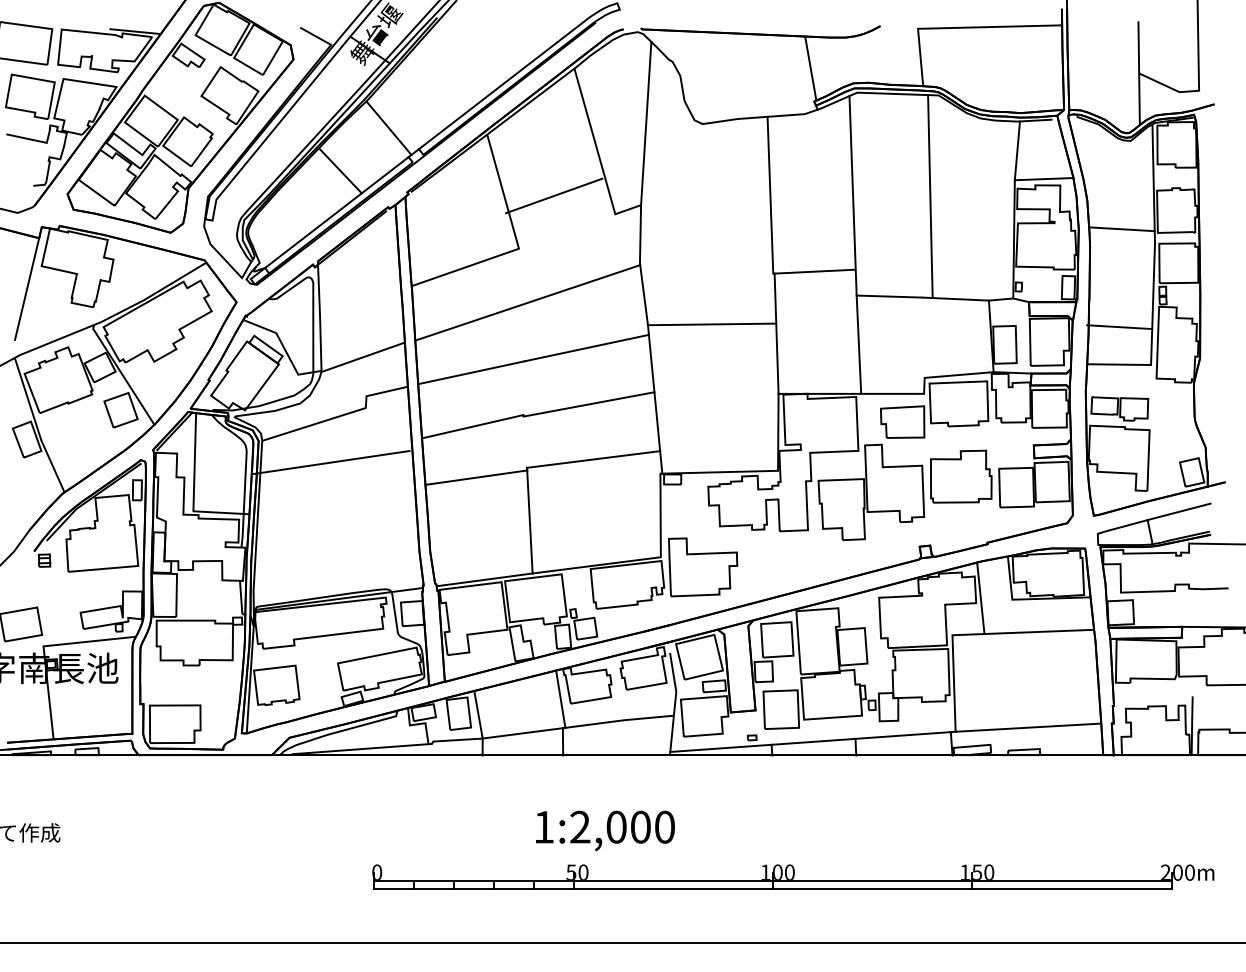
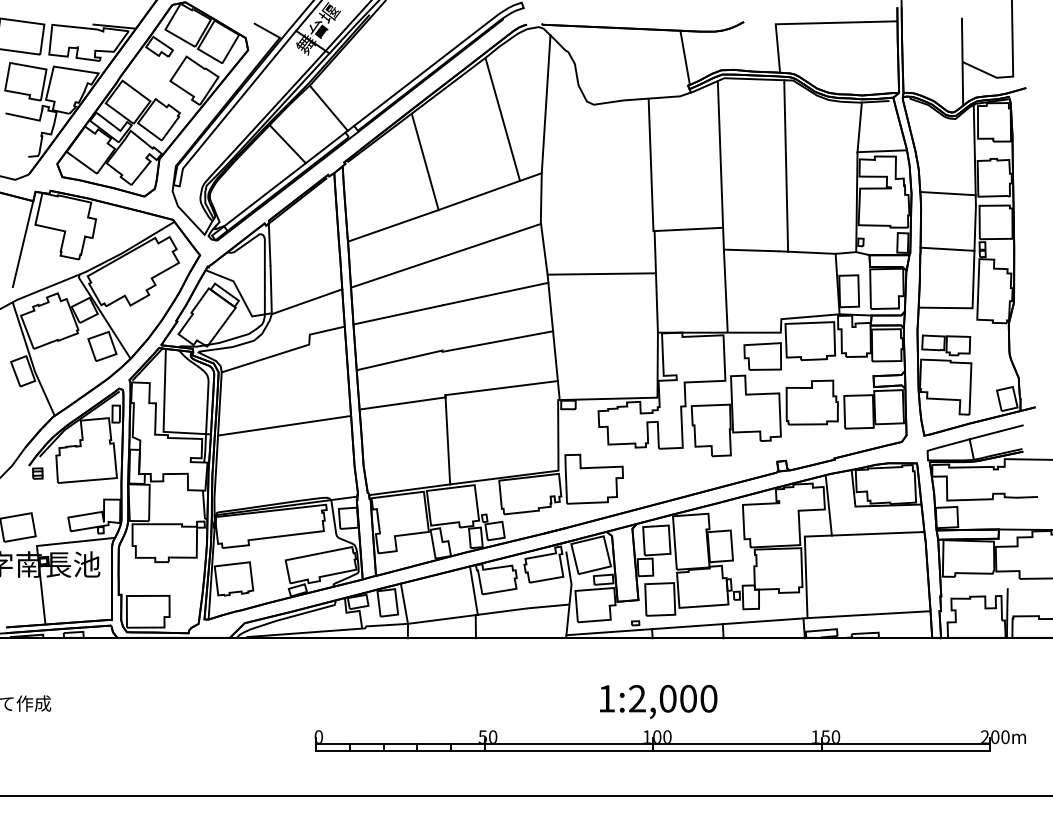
line: (554, 195) -> (479, 195), moved
line: (1118, 326) -> (947, 248), moved
line: (330, 462) -> (284, 425), moved
text: (605, 830) -> (658, 701), moved

